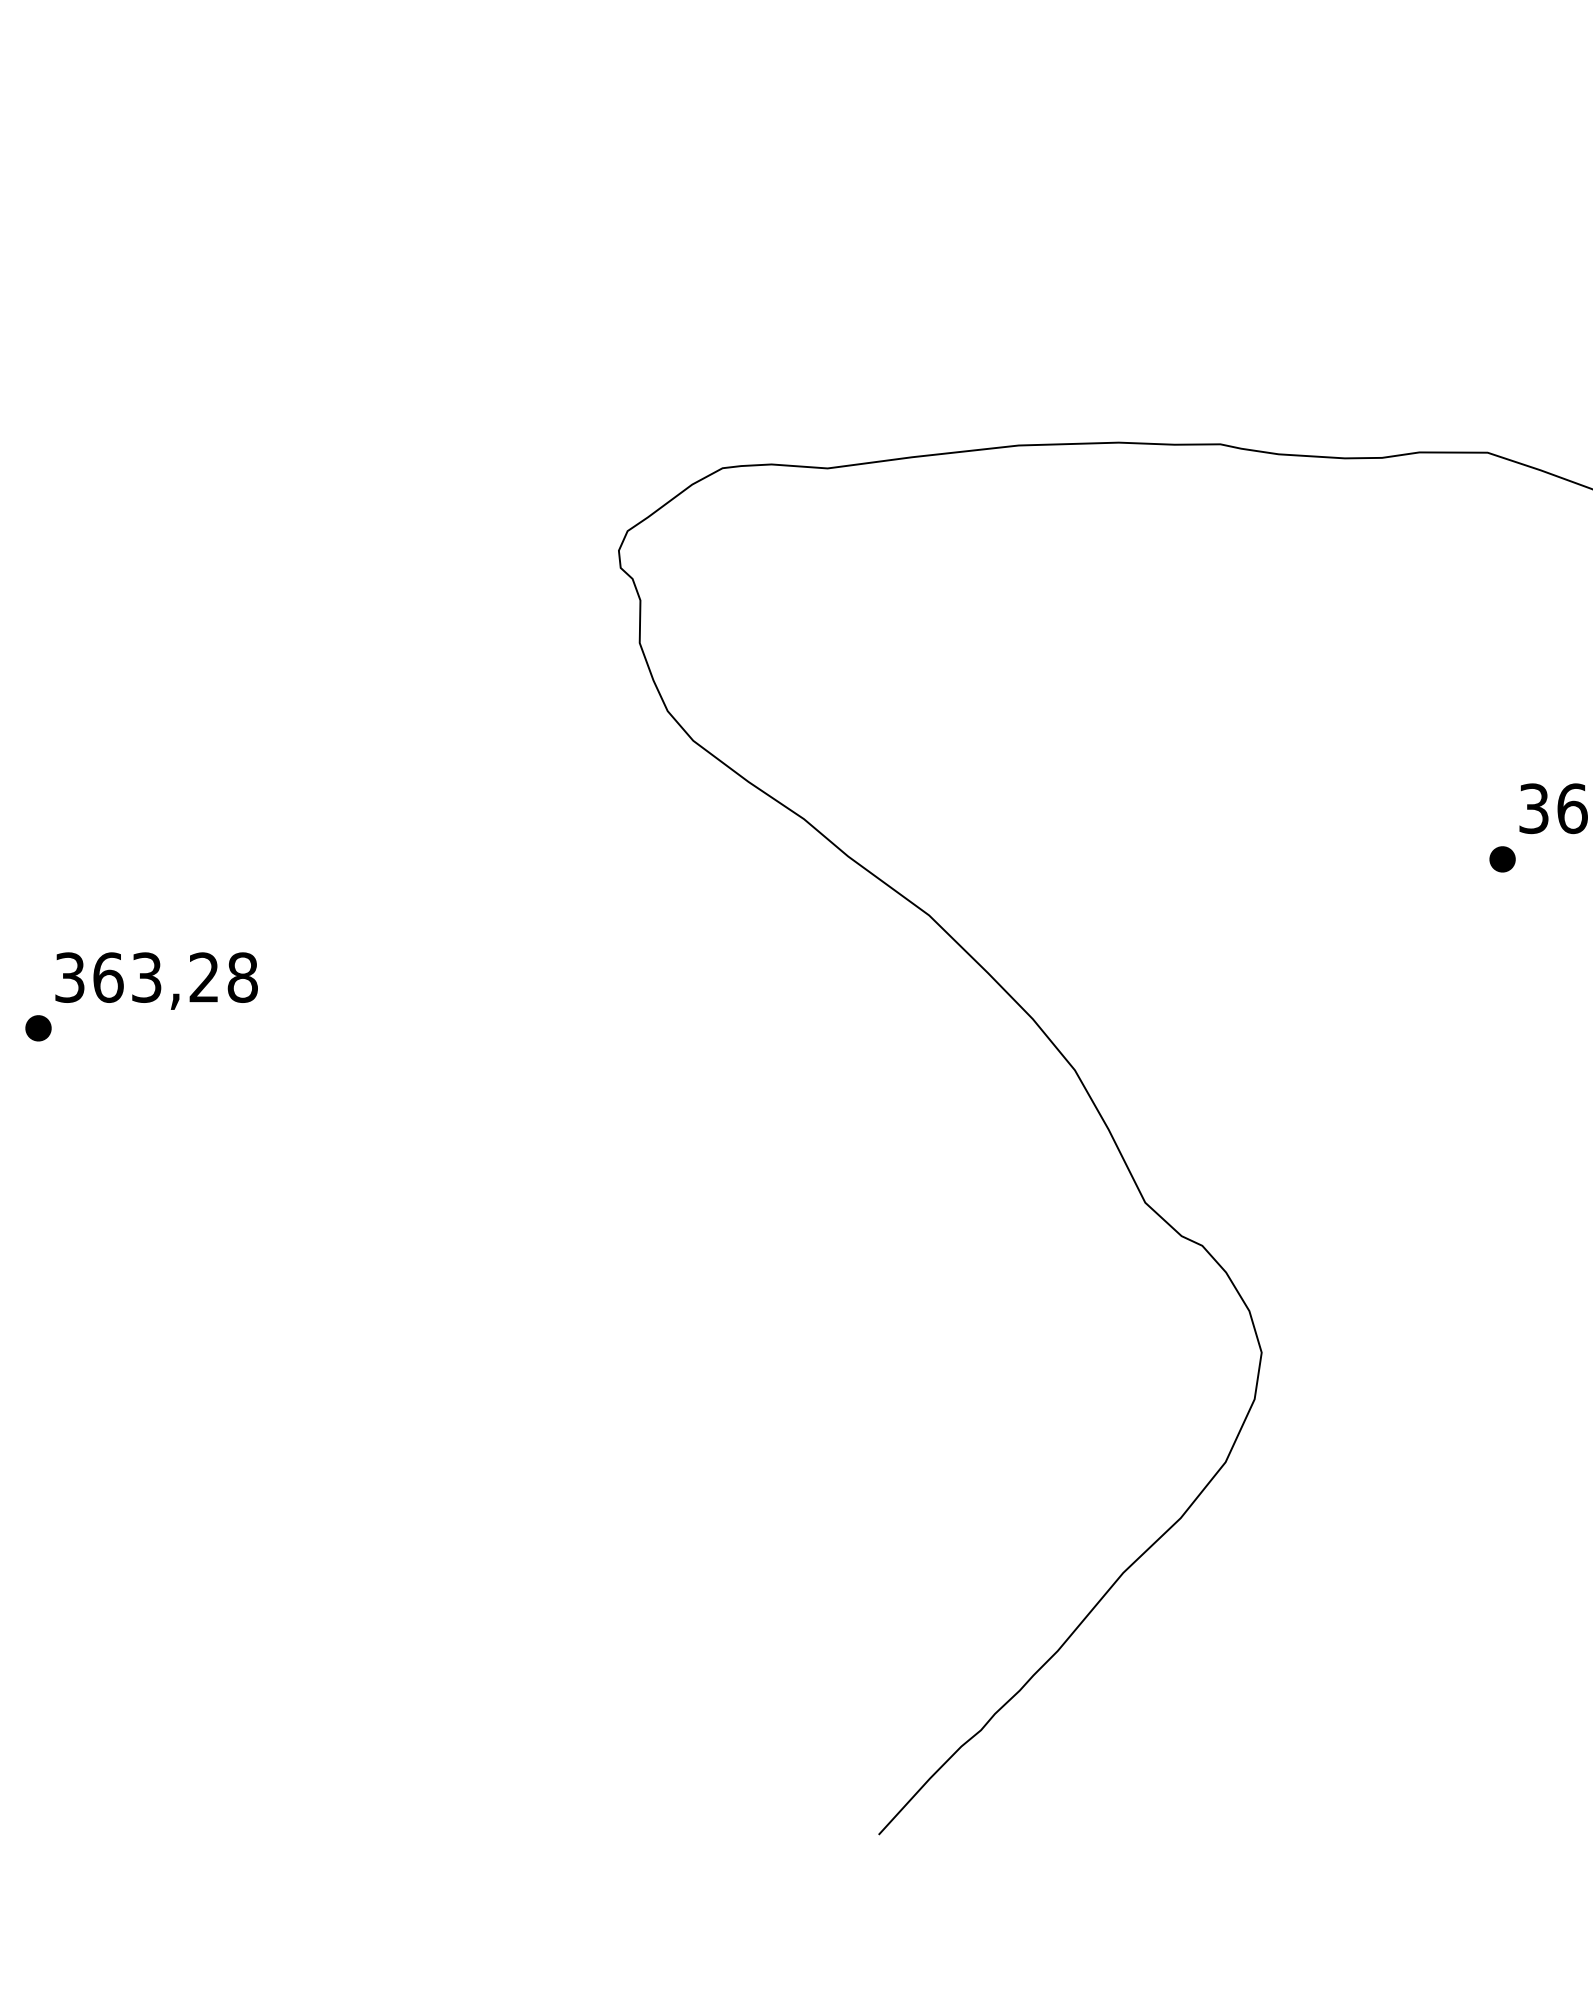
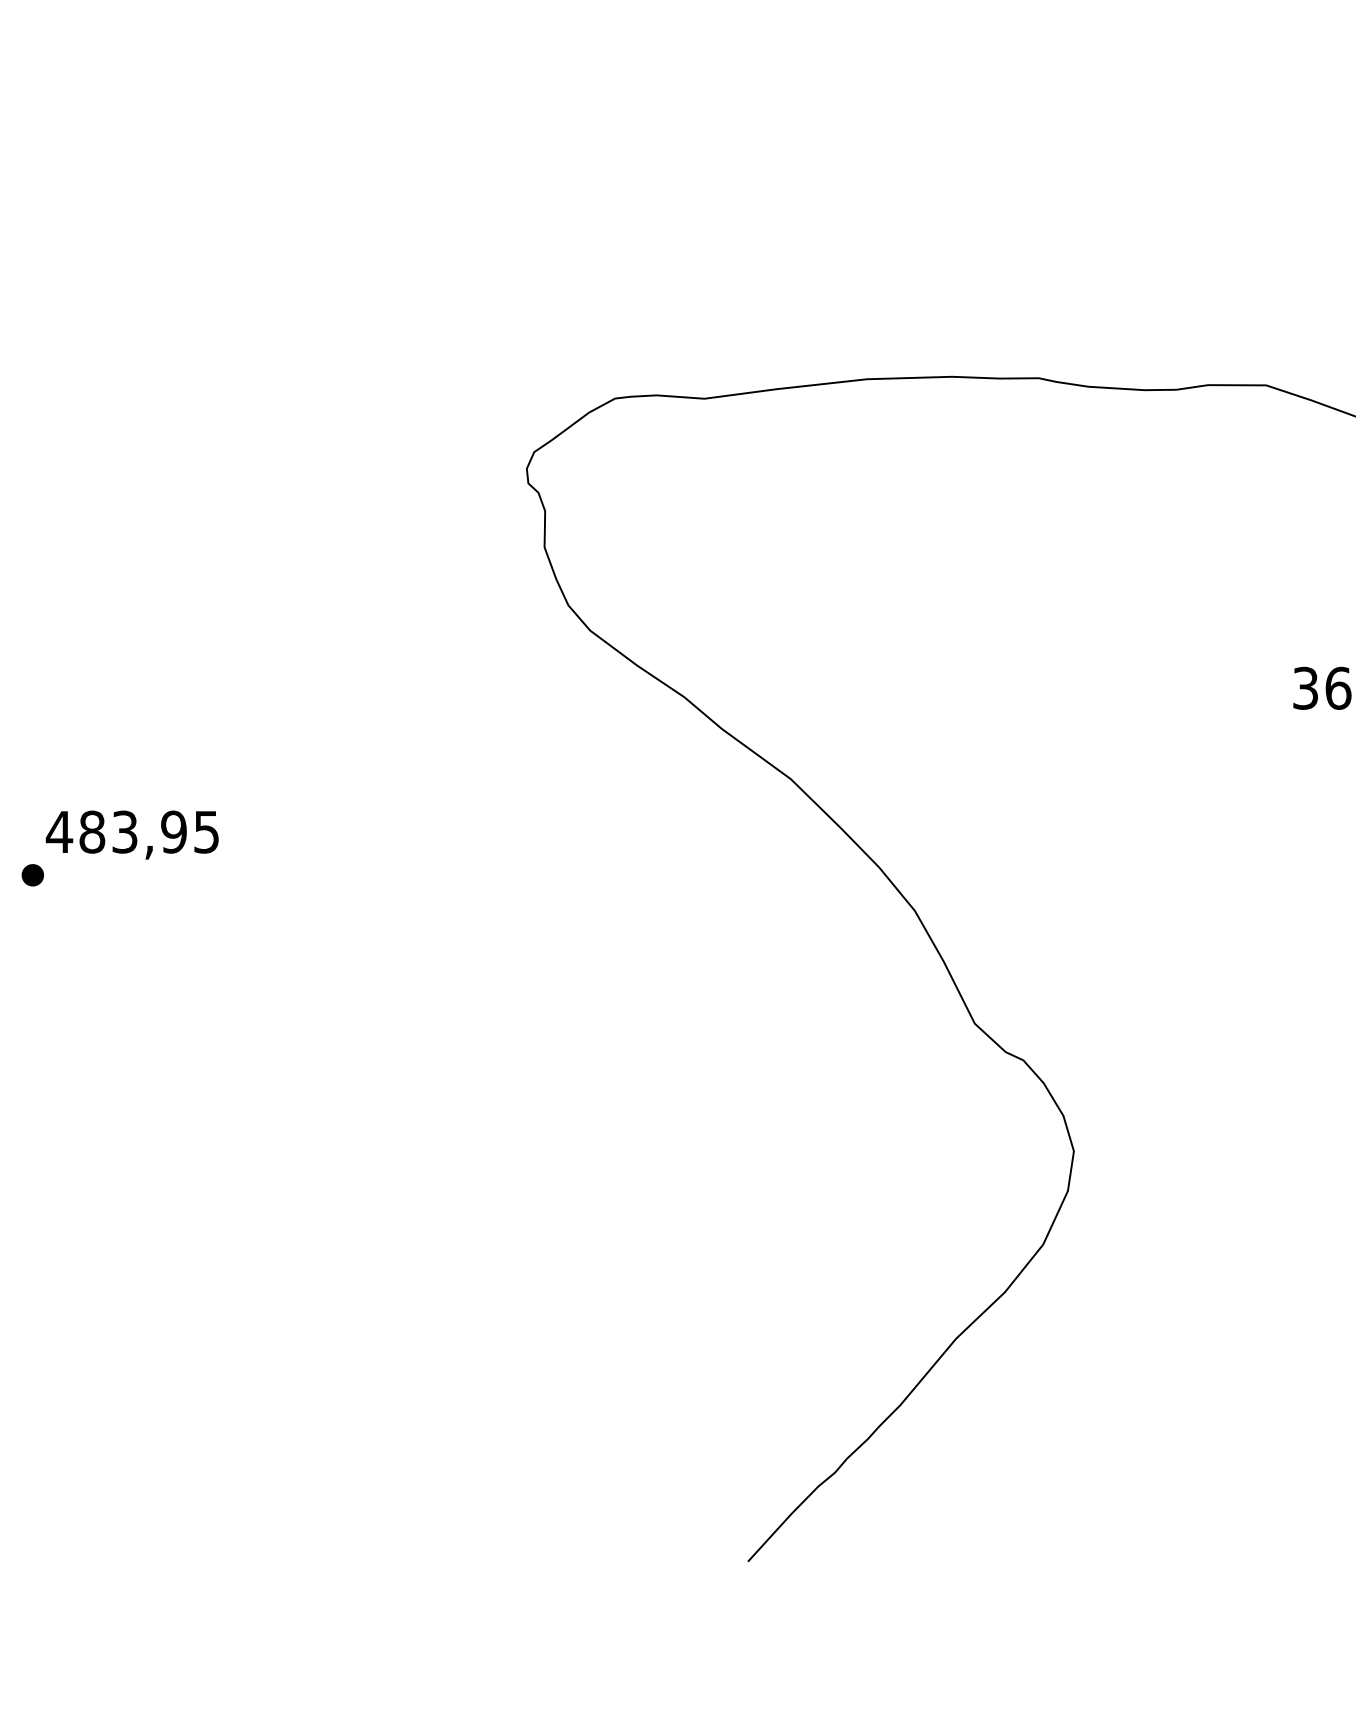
part: (1502, 859) -> (1278, 731), removed
text: (155, 977) -> (132, 832), 363,28 -> 483,95

